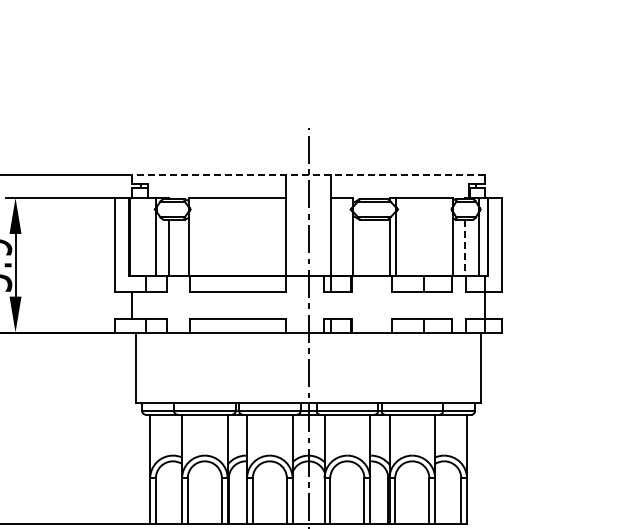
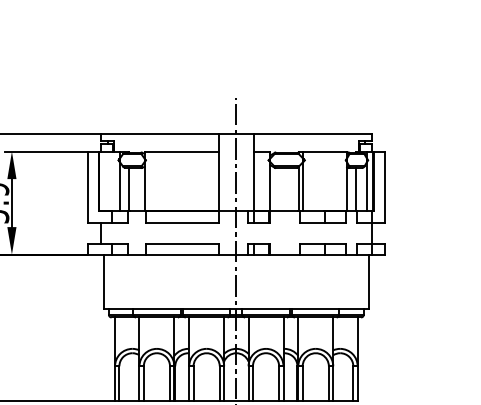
line: (308, 175) -> (236, 134), dashed -> solid
line: (465, 248) -> (356, 190), dashed -> solid

